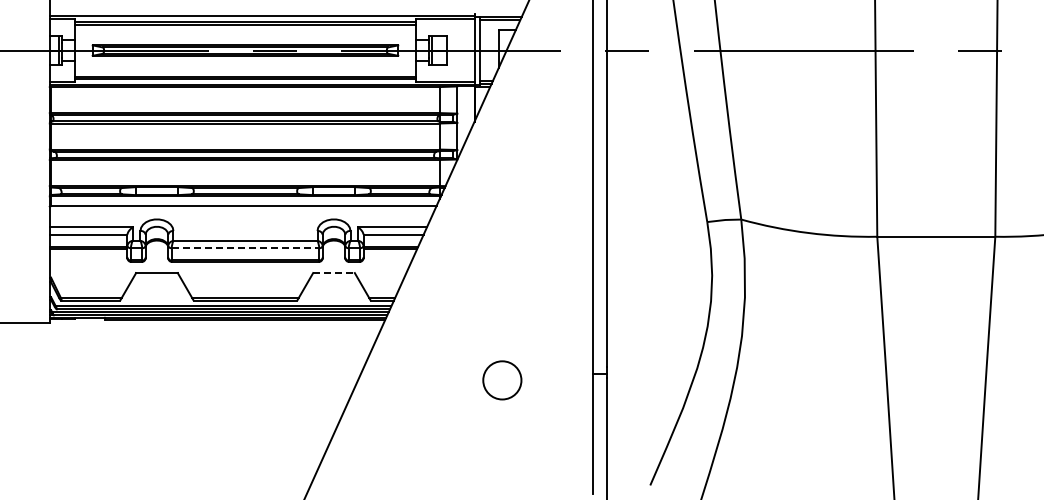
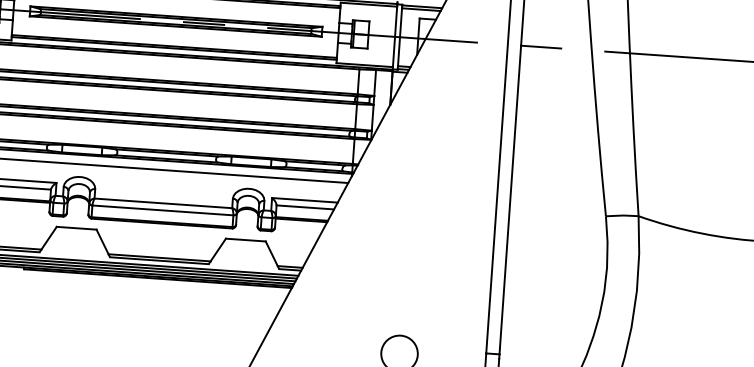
line: (245, 248) -> (162, 210), dashed -> solid
line: (334, 273) -> (246, 240), dashed -> solid

